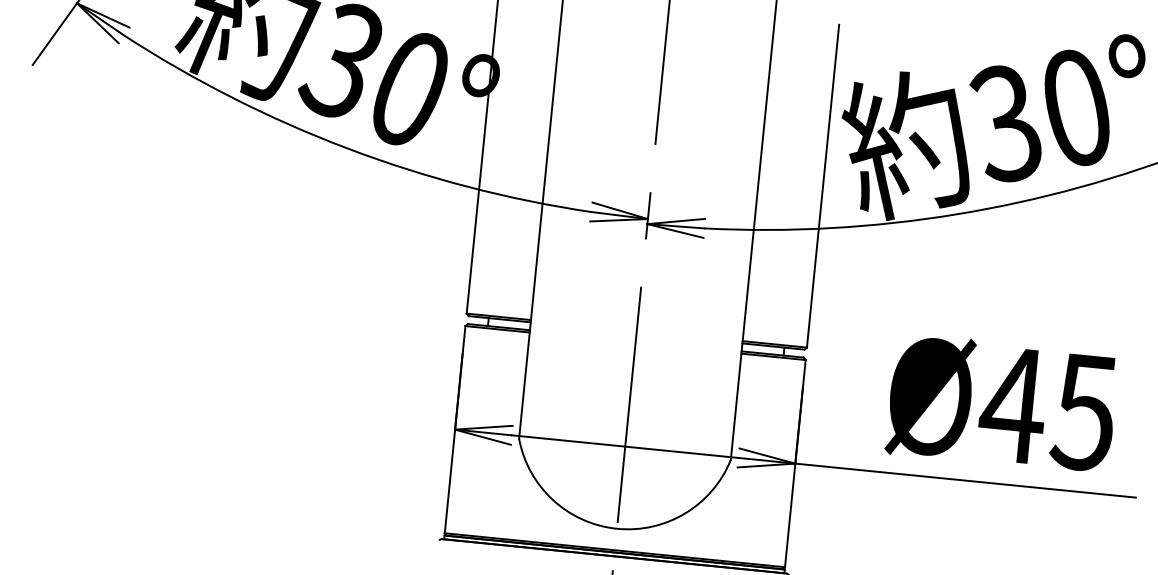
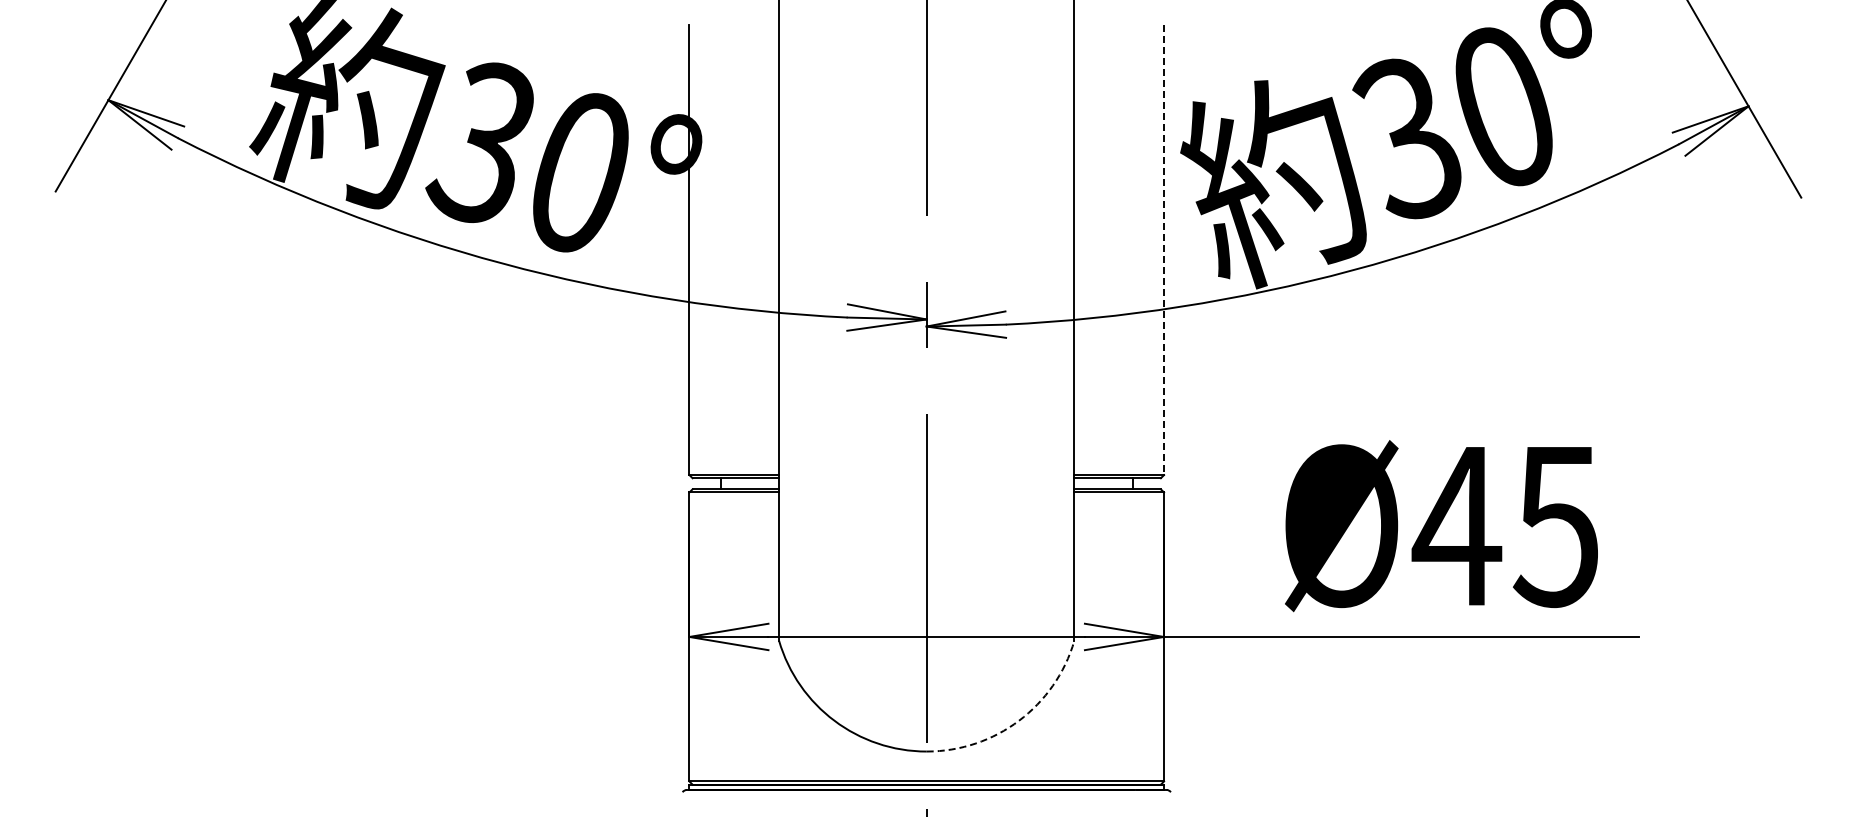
line: (823, 186) -> (1164, 250), solid -> dashed
arc: (685, 513) -> (1019, 720), solid -> dashed

